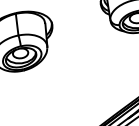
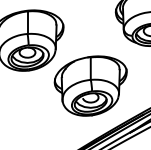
part: (84, 77) -> (90, 85), added

